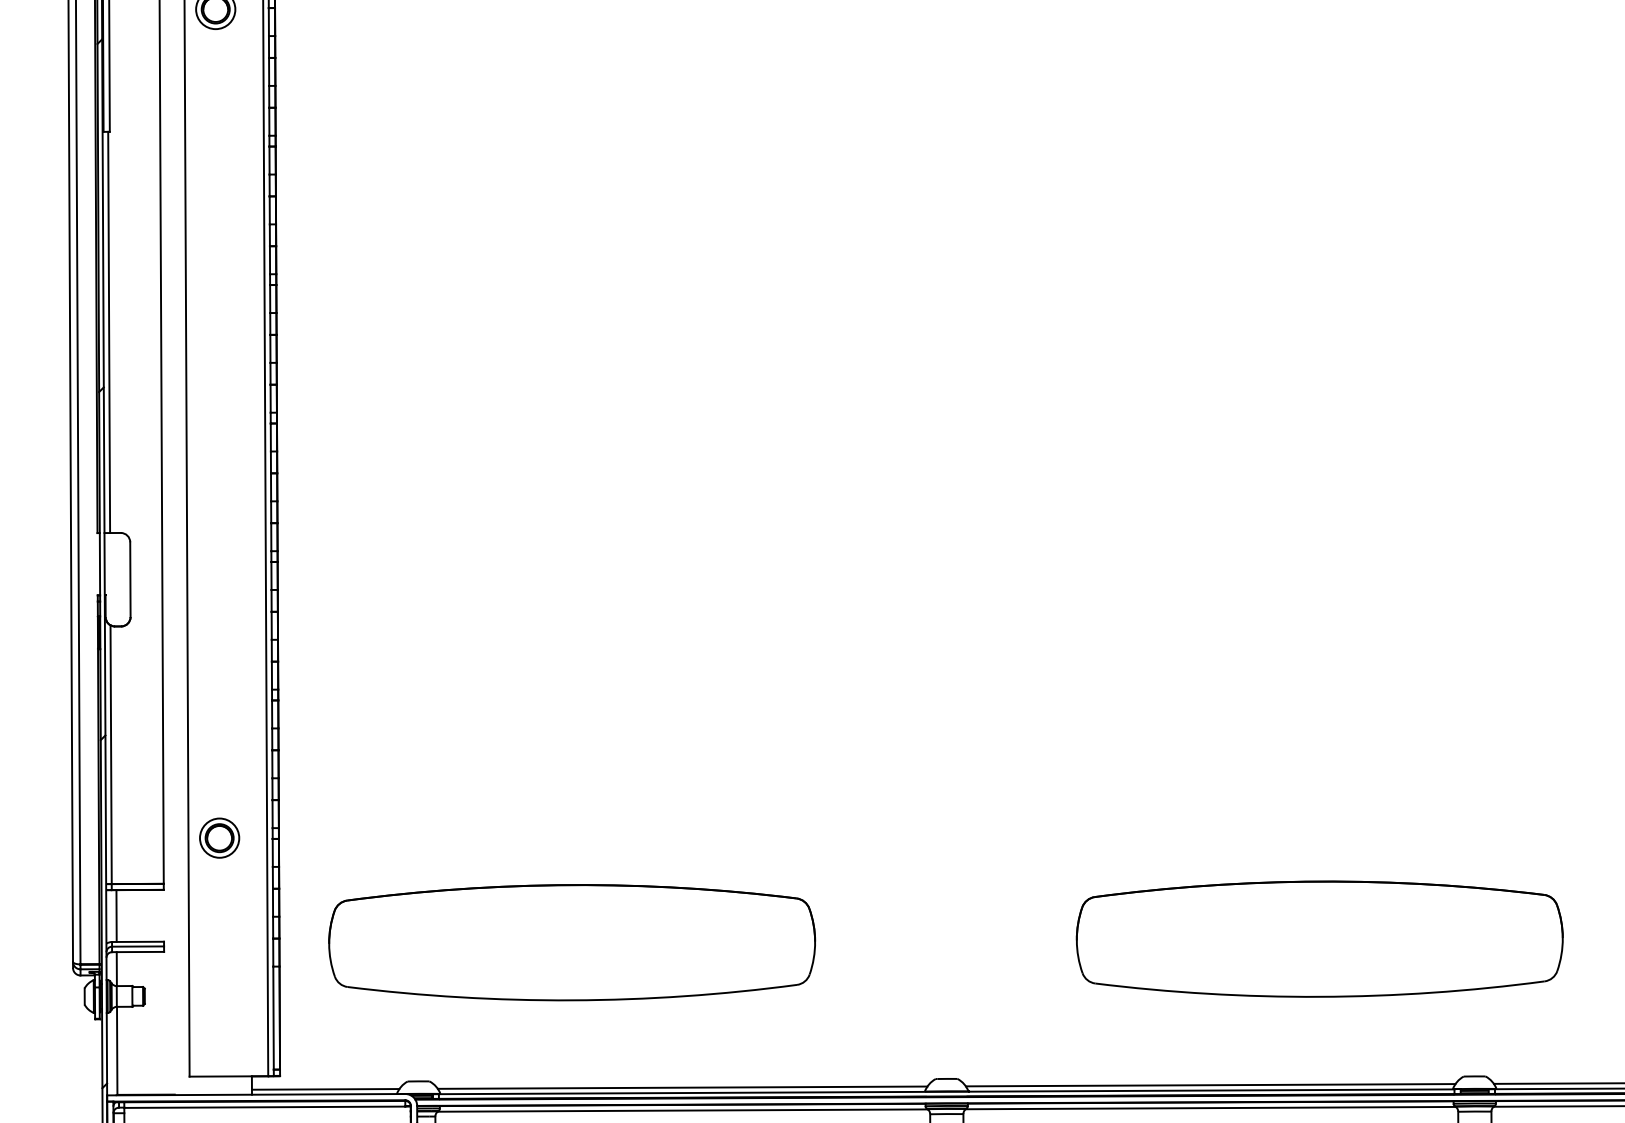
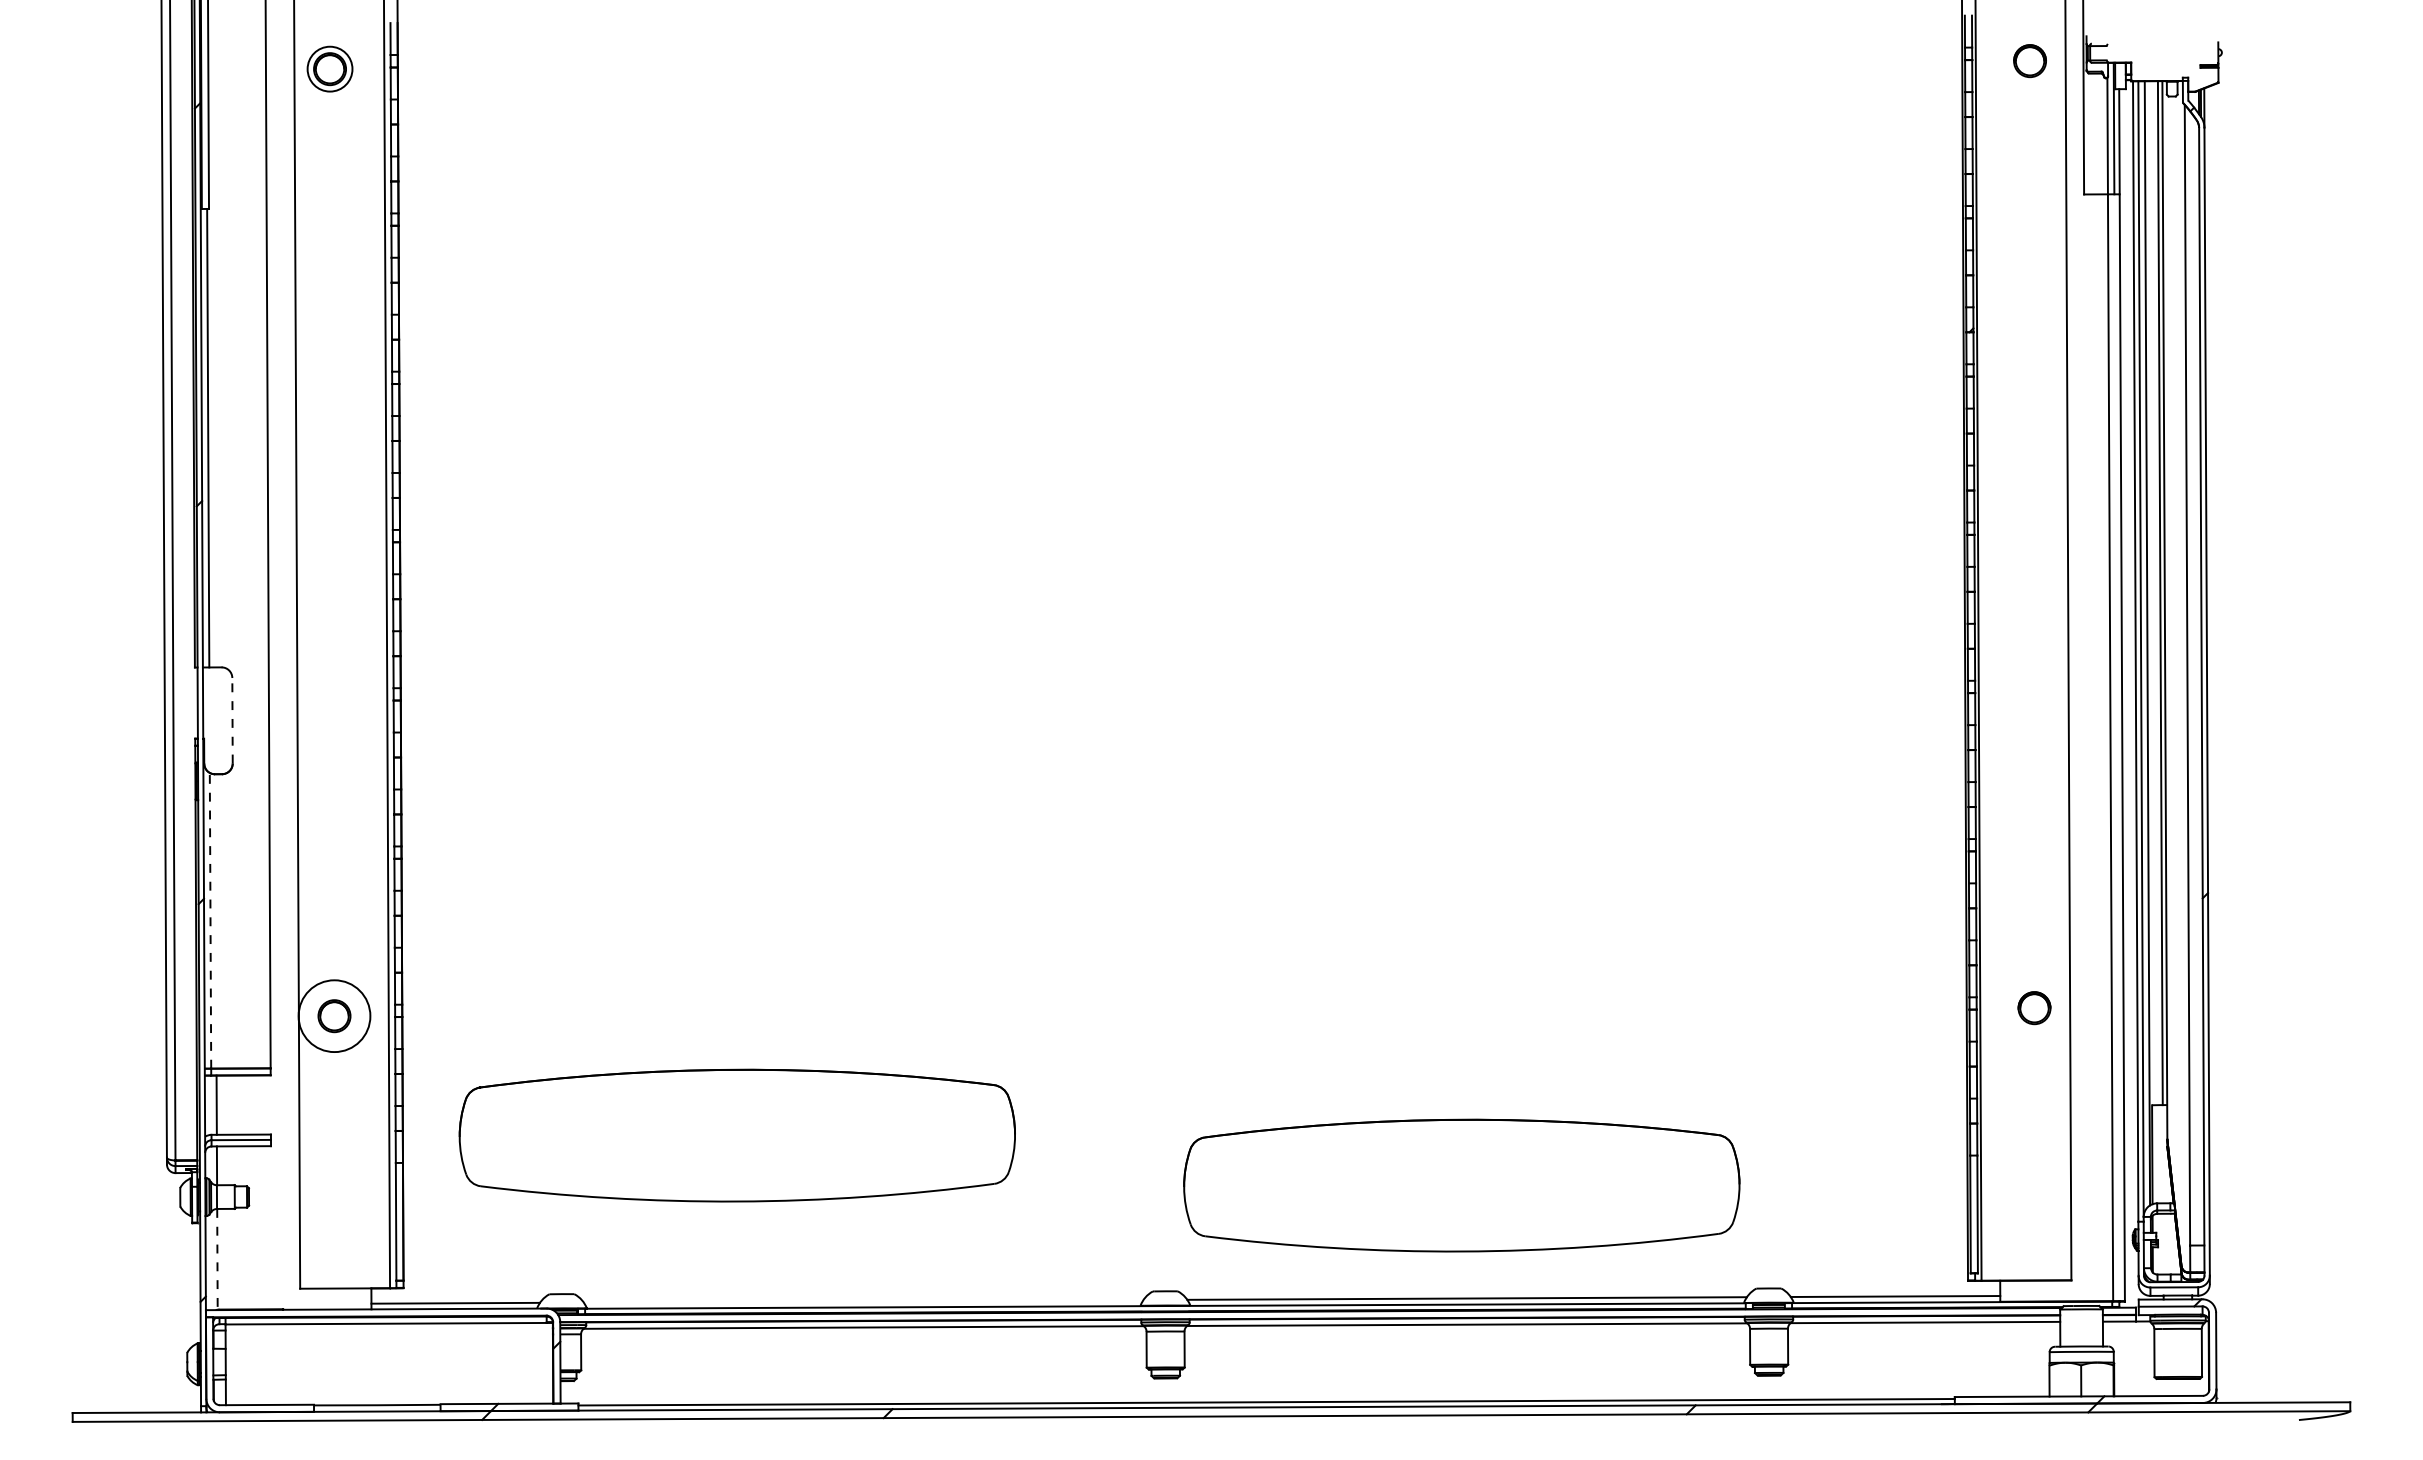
line: (130, 579) -> (232, 720), solid -> dashed
line: (111, 754) -> (210, 920), solid -> dashed
circle: (219, 837) -> (334, 1015), size x1.6
part: (1319, 939) -> (1461, 1185), moved
line: (117, 1051) -> (217, 1259), solid -> dashed
line: (682, 1087) -> (863, 1301), removed

